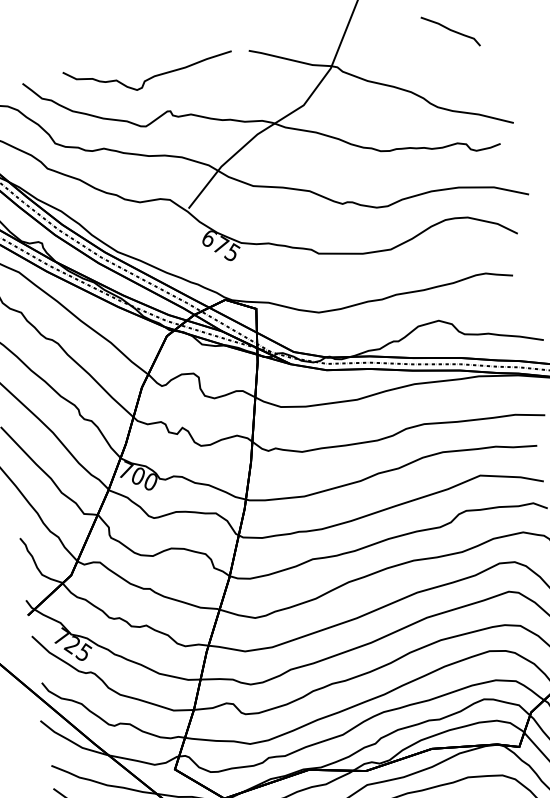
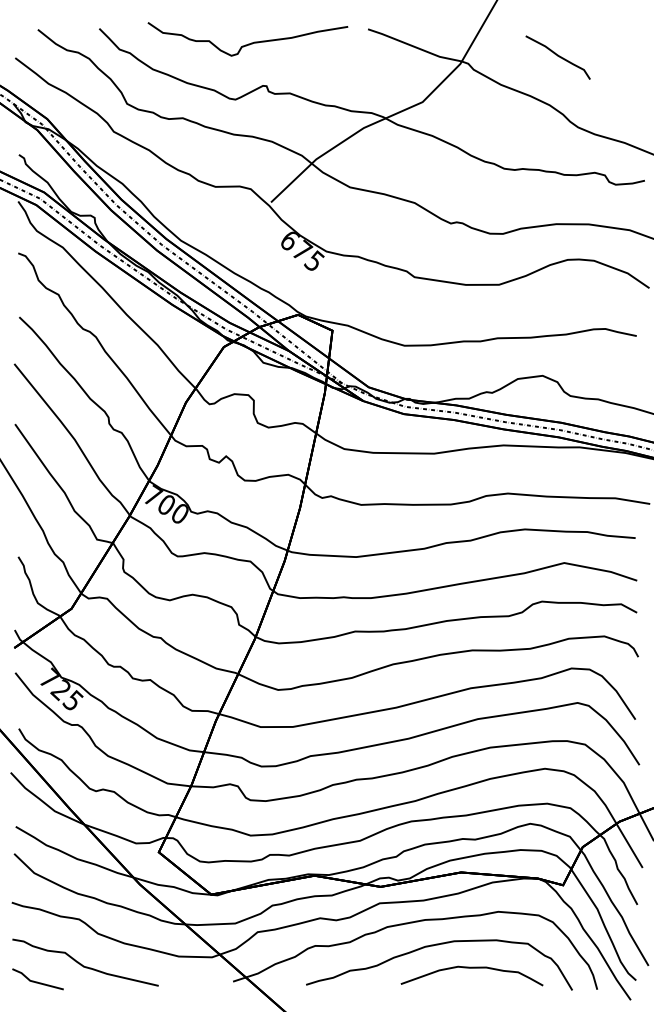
curve: (450, 30) -> (557, 56), moved

